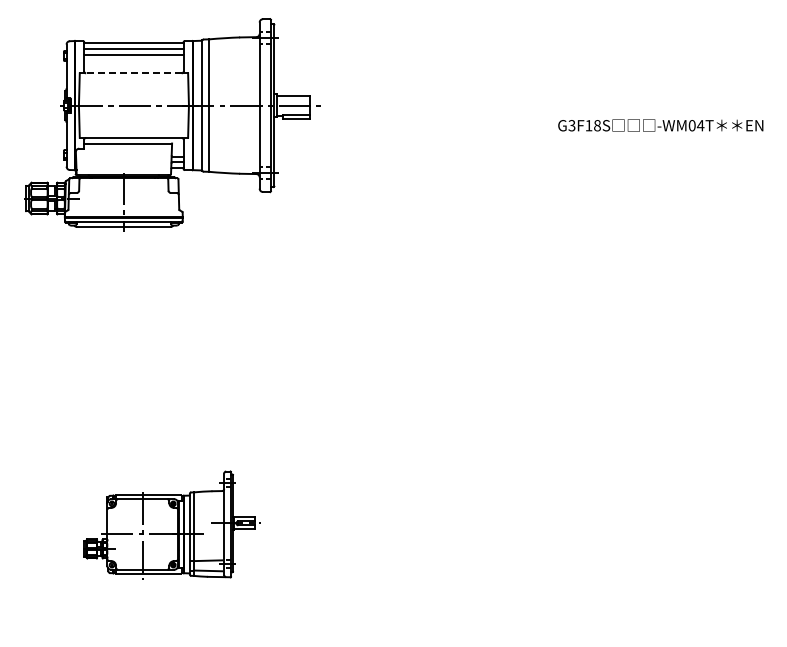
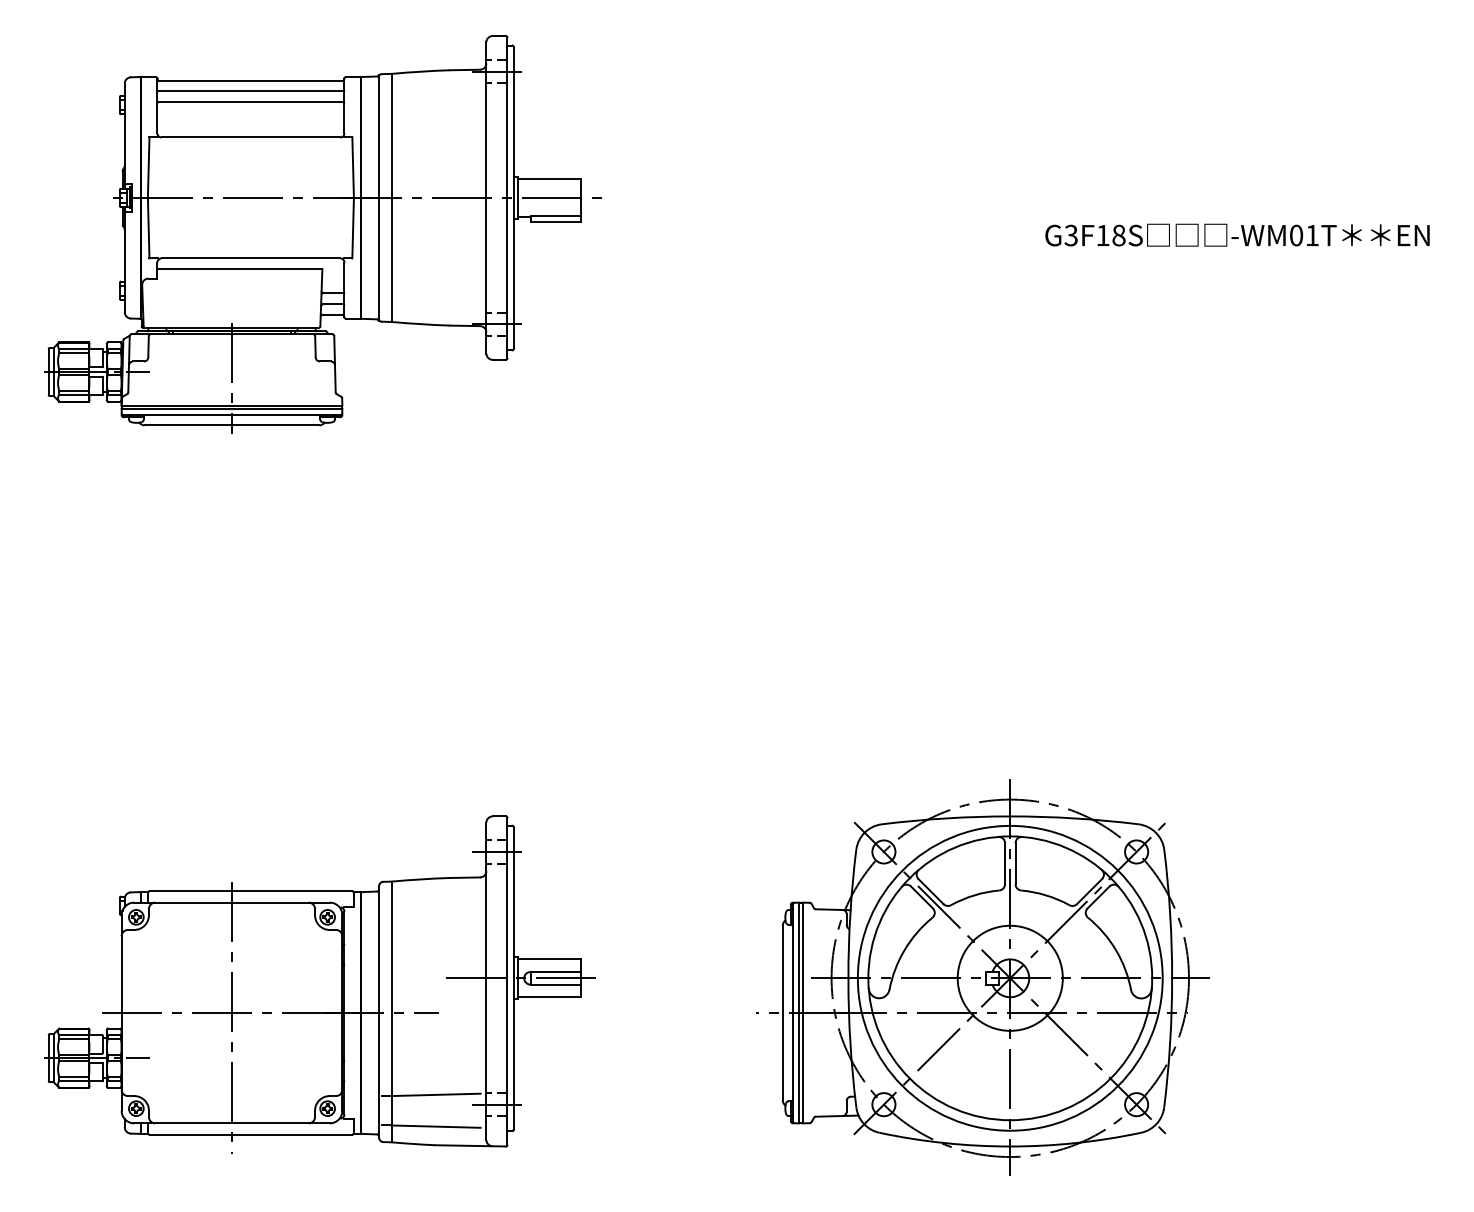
line: (133, 73) -> (250, 137), dashed -> solid
text: (700, 125) -> (1311, 235), -WM04T -> -WM01T
part: (524, 521) -> (982, 976), added
part: (170, 524) -> (319, 982), size x1.67

